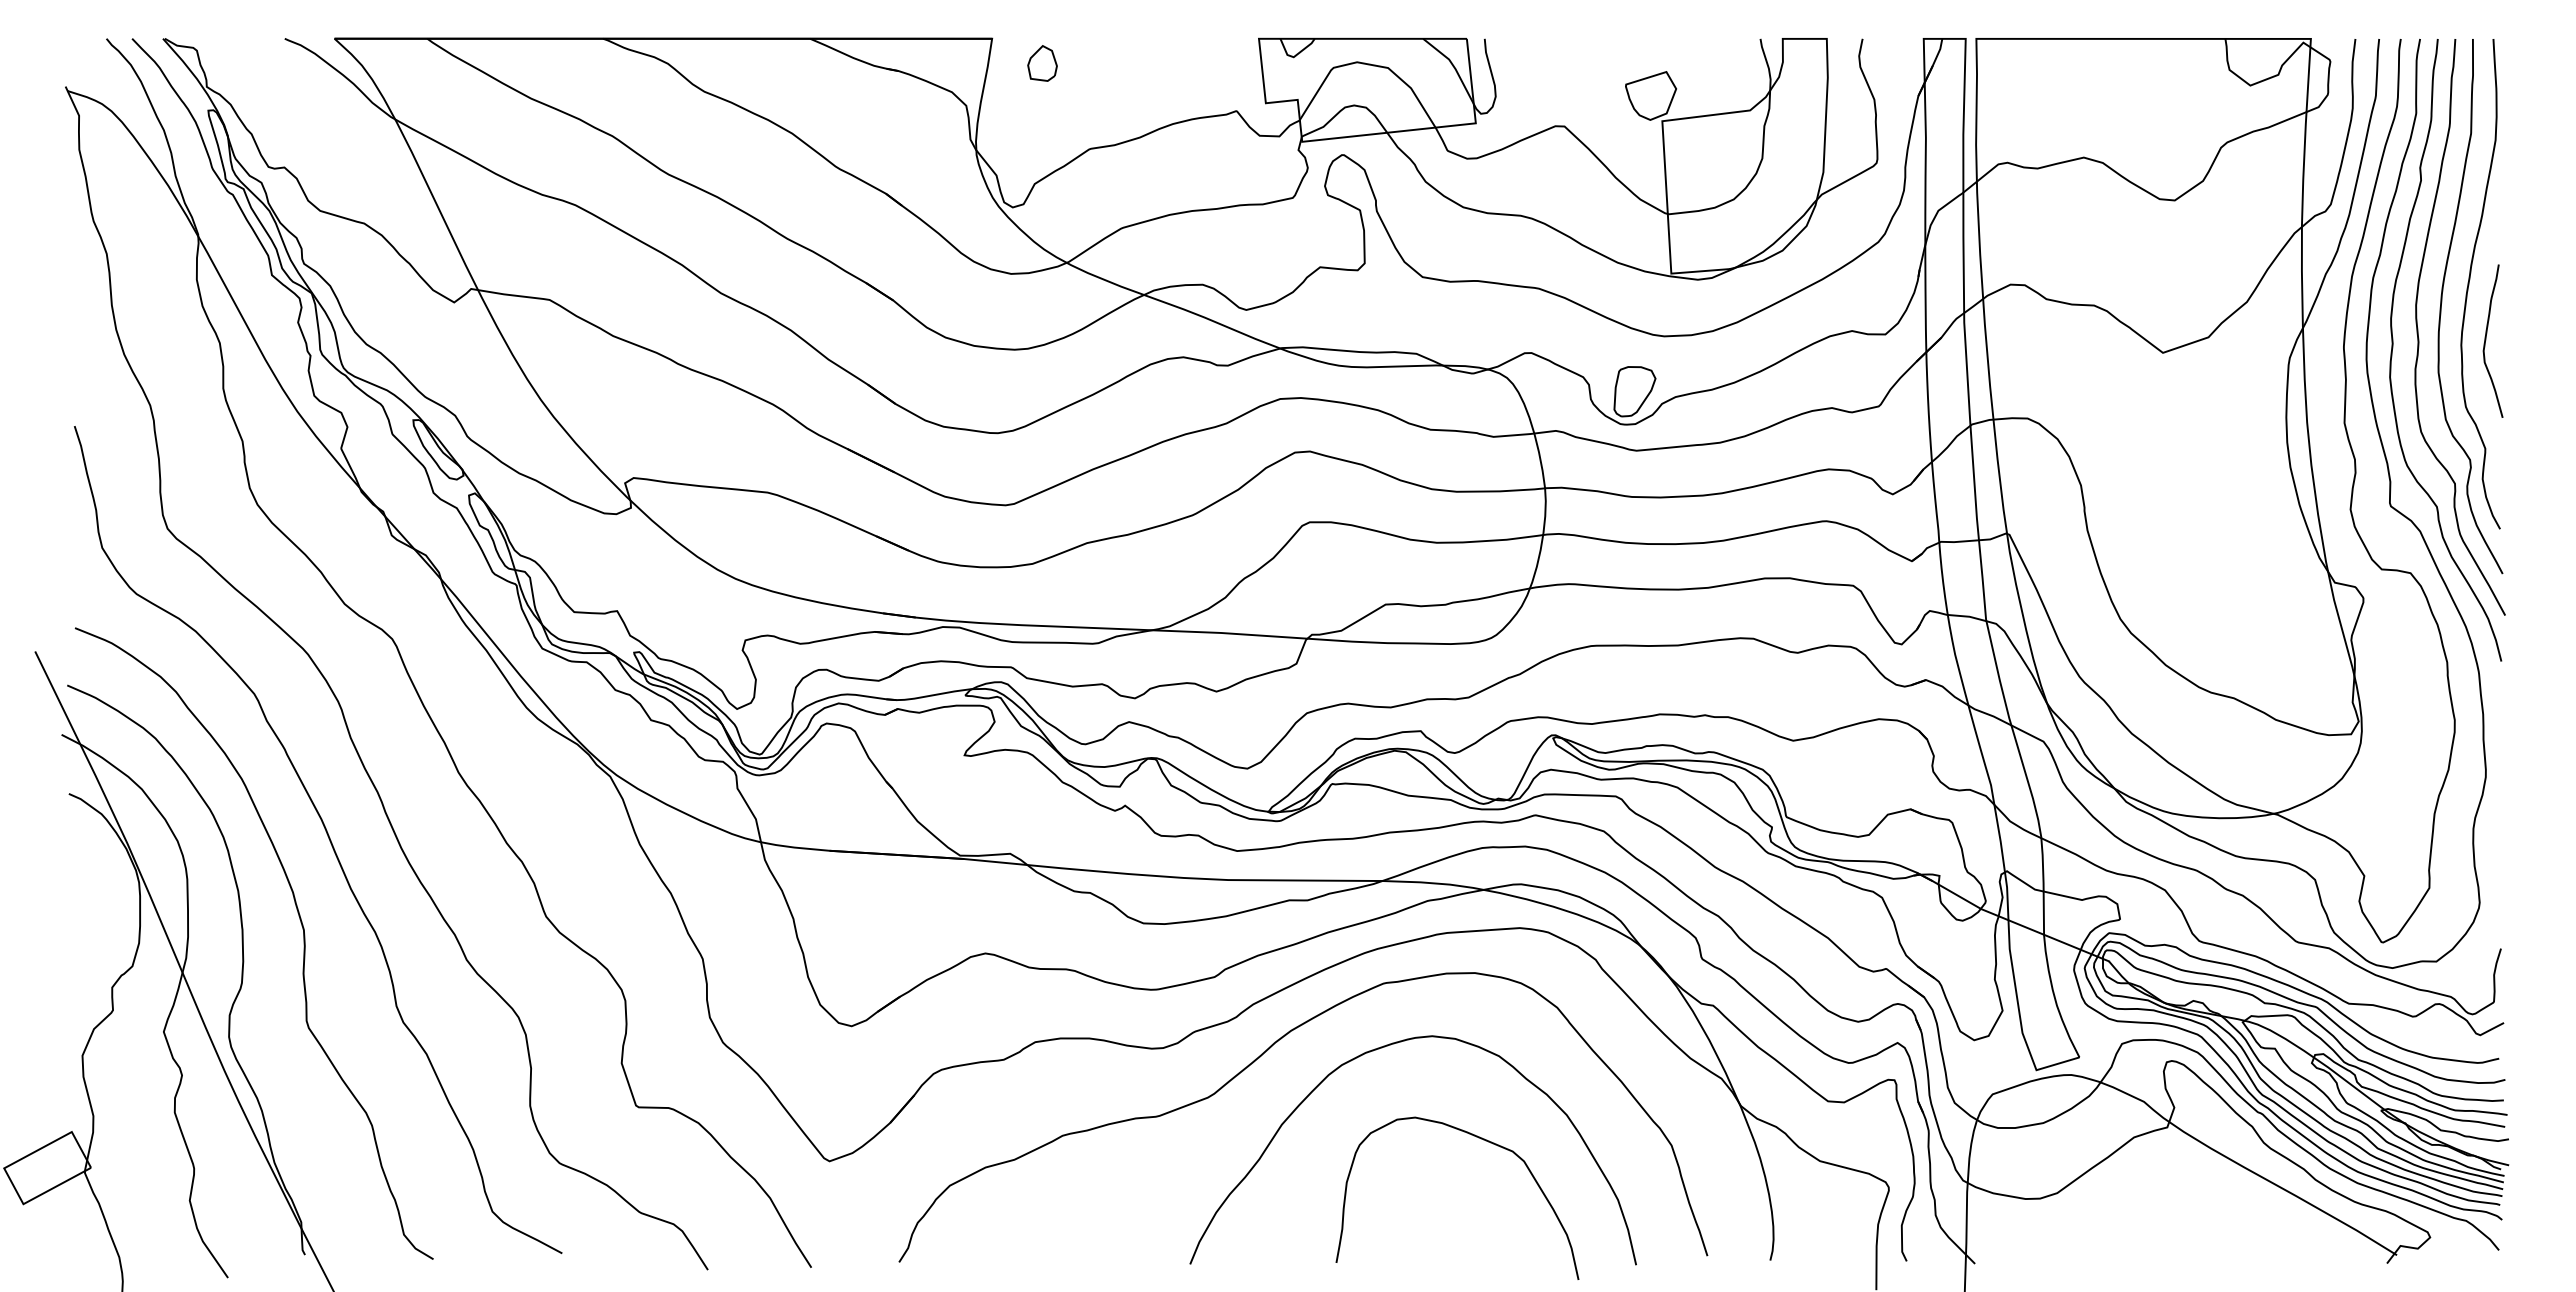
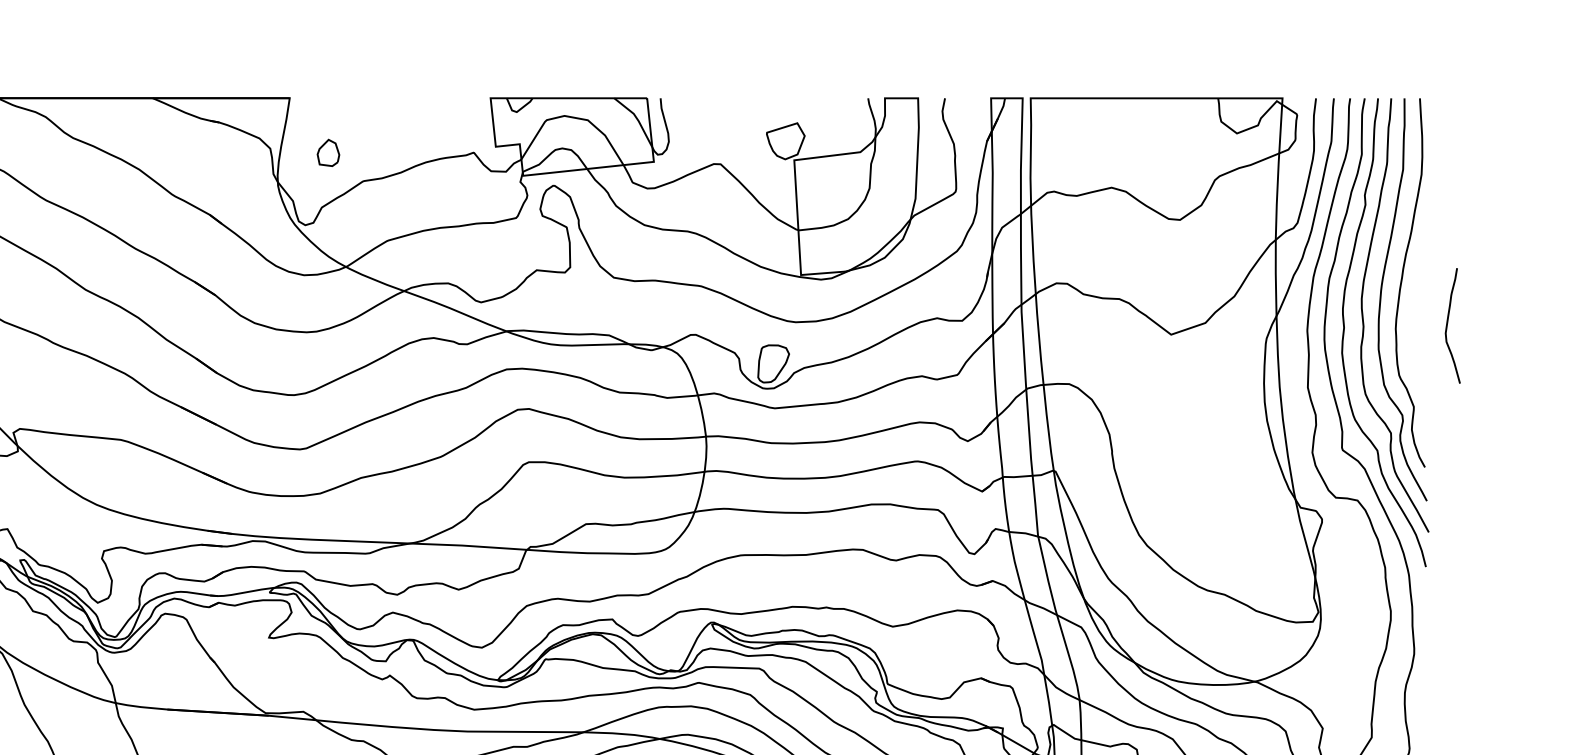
part: (1042, 63) -> (328, 152), moved
curve: (2486, 340) -> (1447, 325), moved

